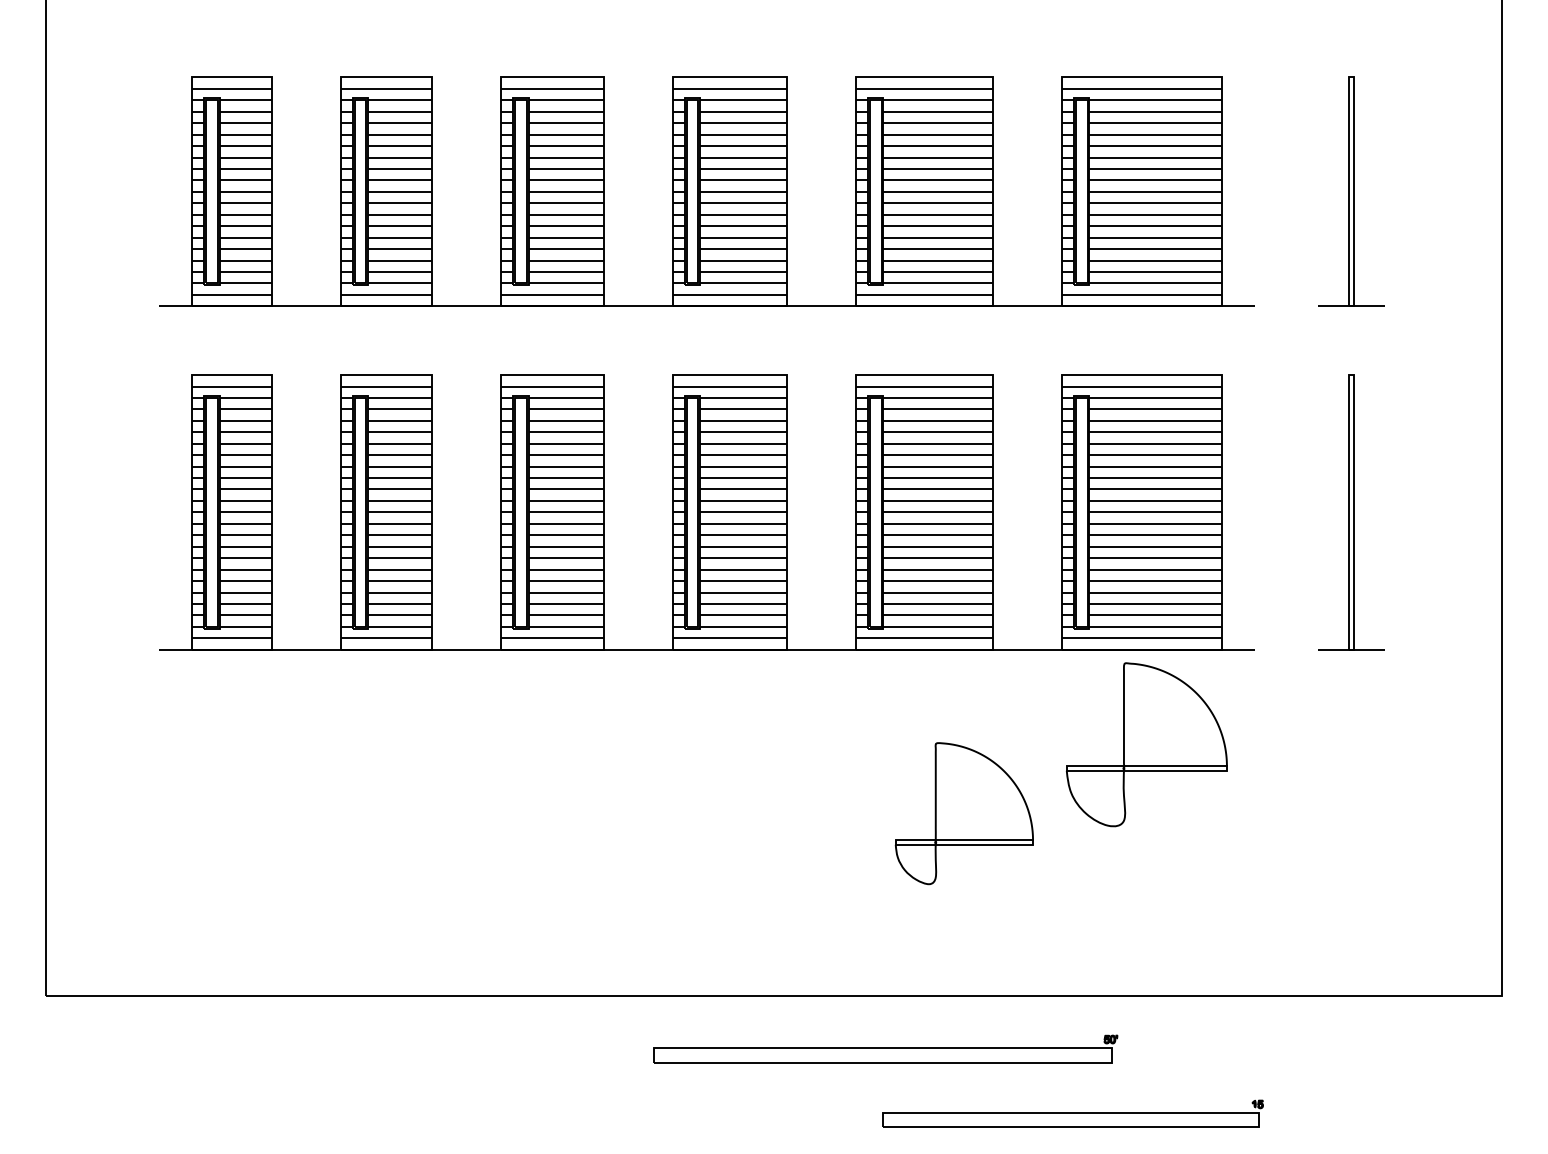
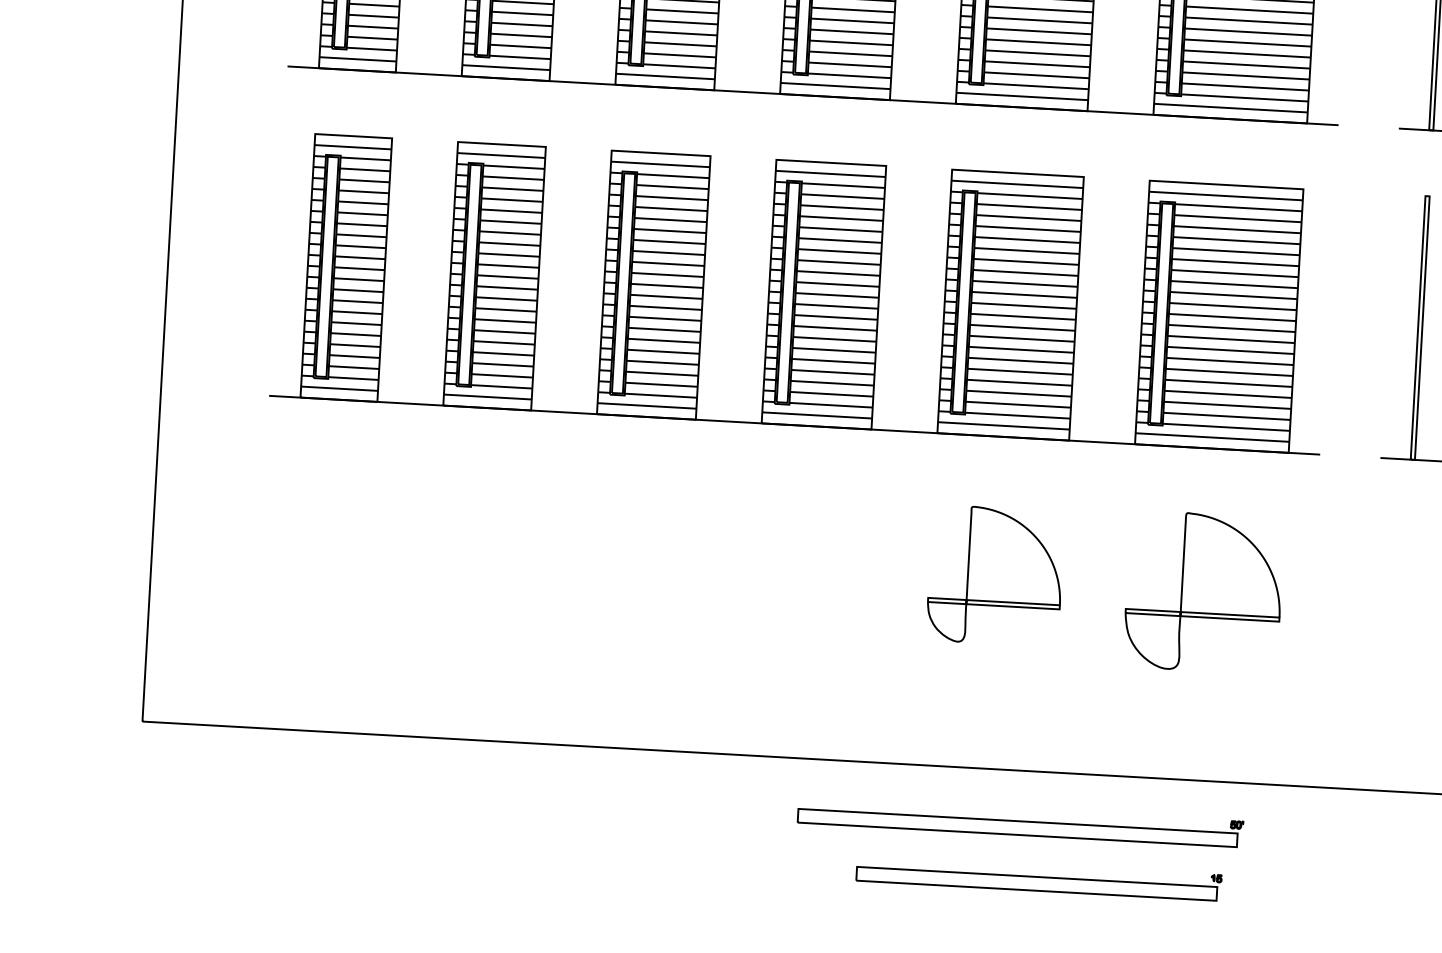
part: (1146, 744) -> (1203, 592), moved
part: (963, 813) -> (994, 575), moved
part: (885, 1048) -> (1020, 821), moved
part: (1072, 1113) -> (1038, 877), moved

